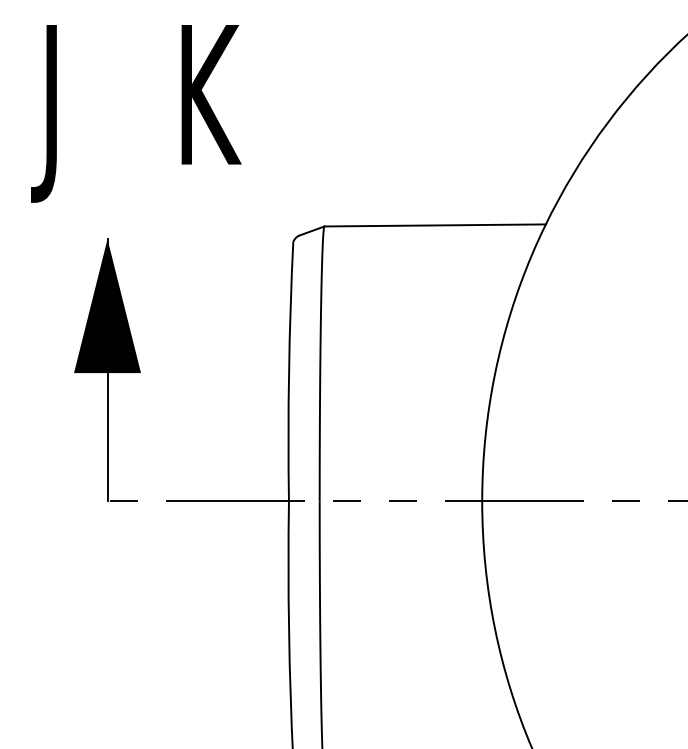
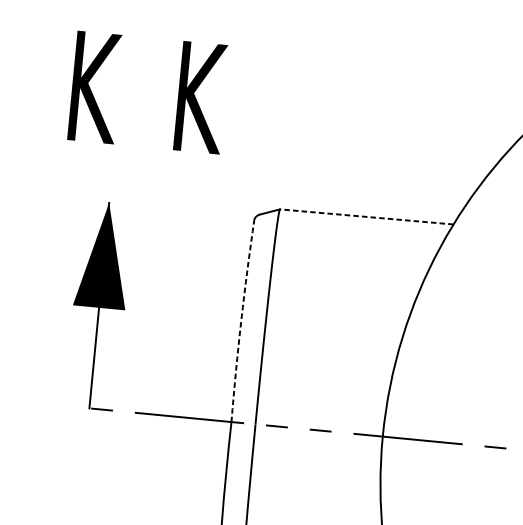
text: (68, 113) -> (88, 101), J -> K
line: (435, 225) -> (367, 217), solid -> dashed
arc: (289, 371) -> (241, 320), solid -> dashed

